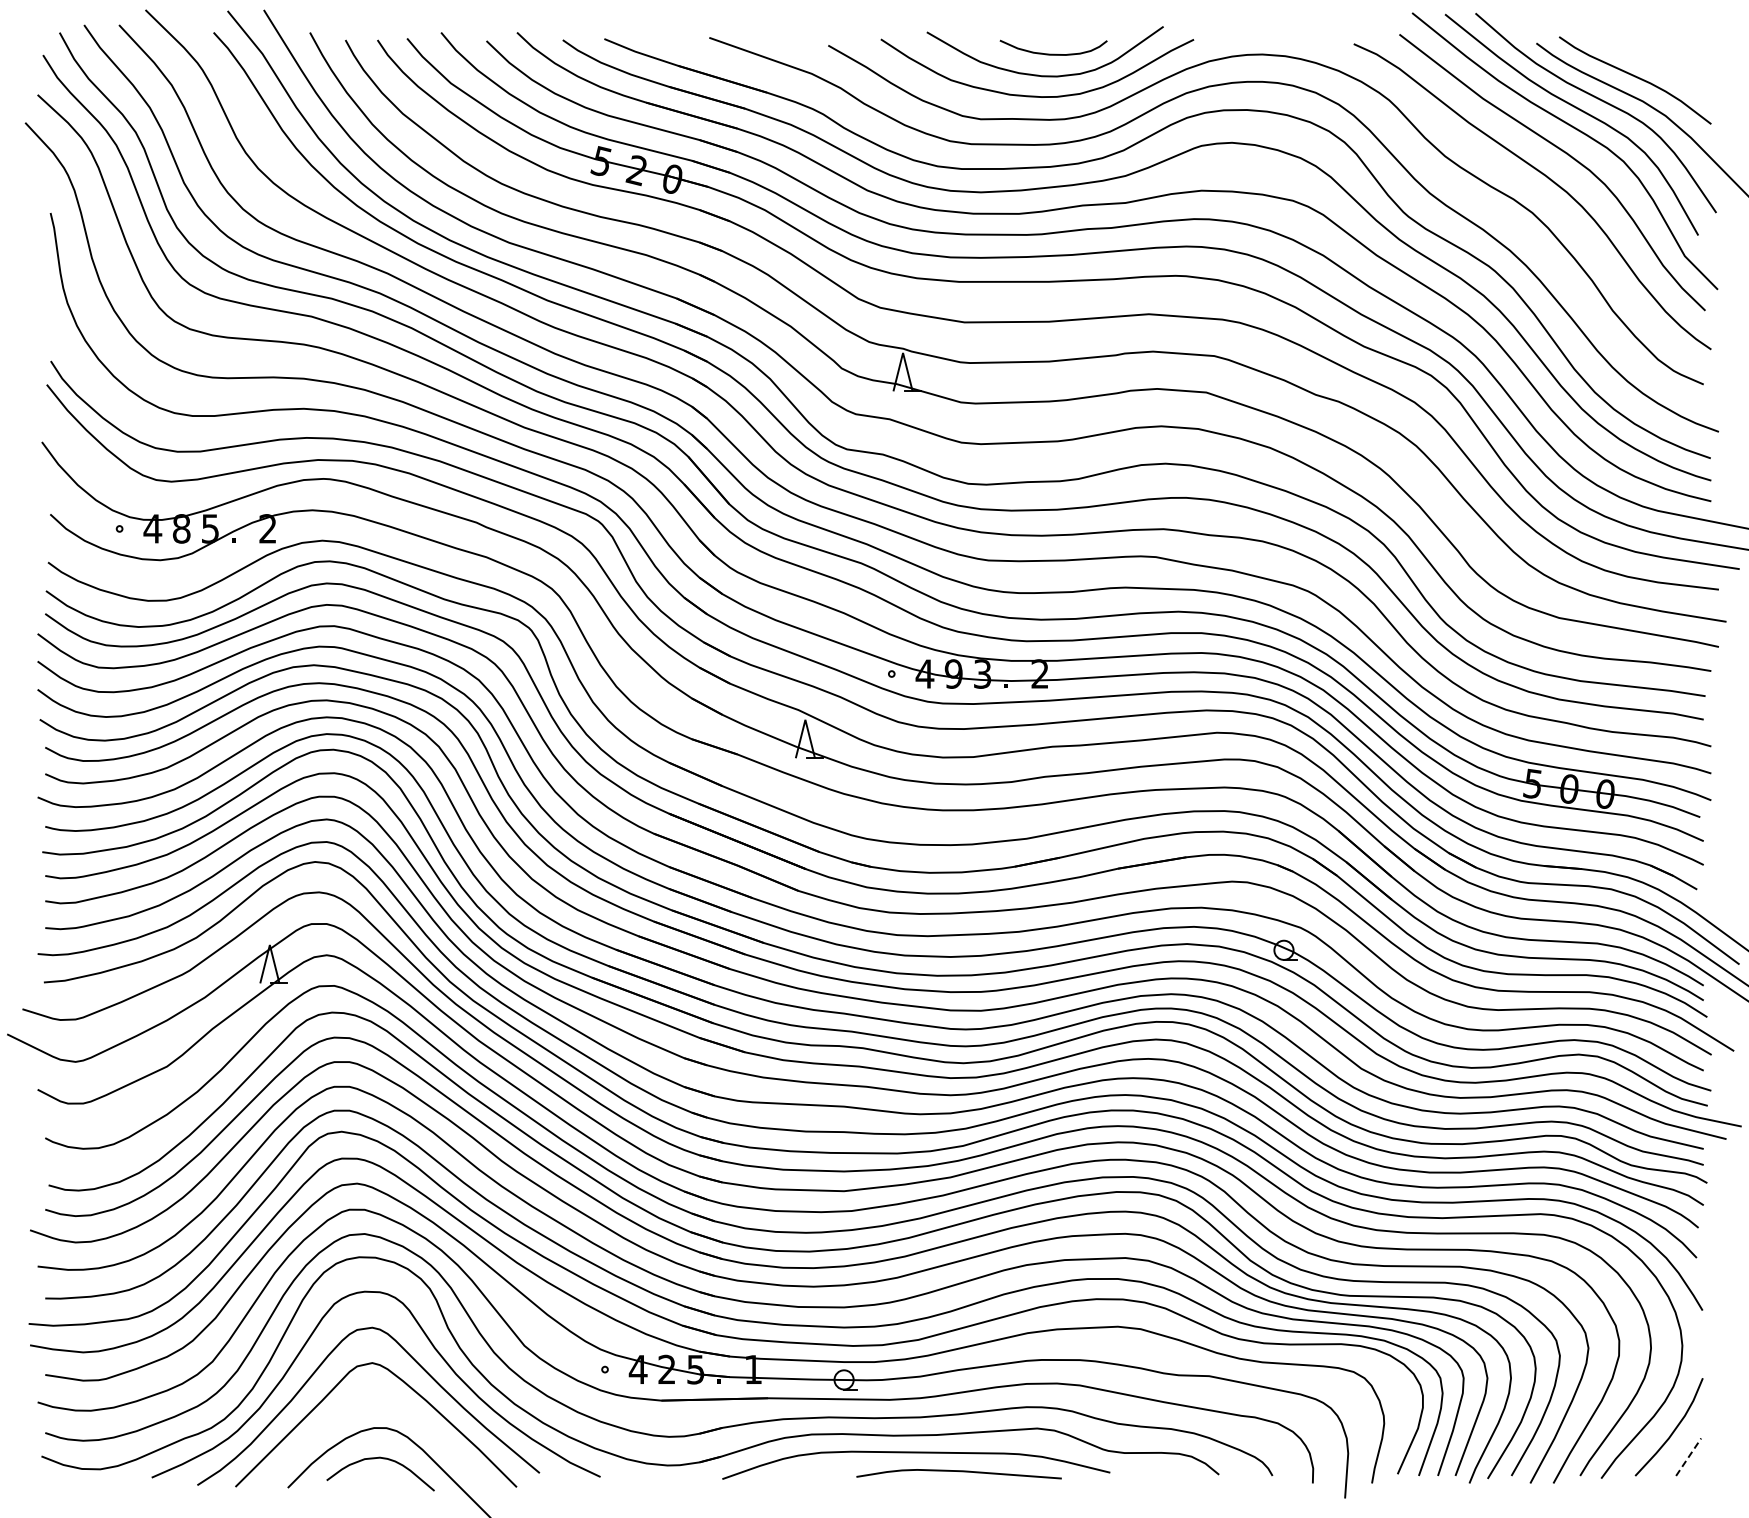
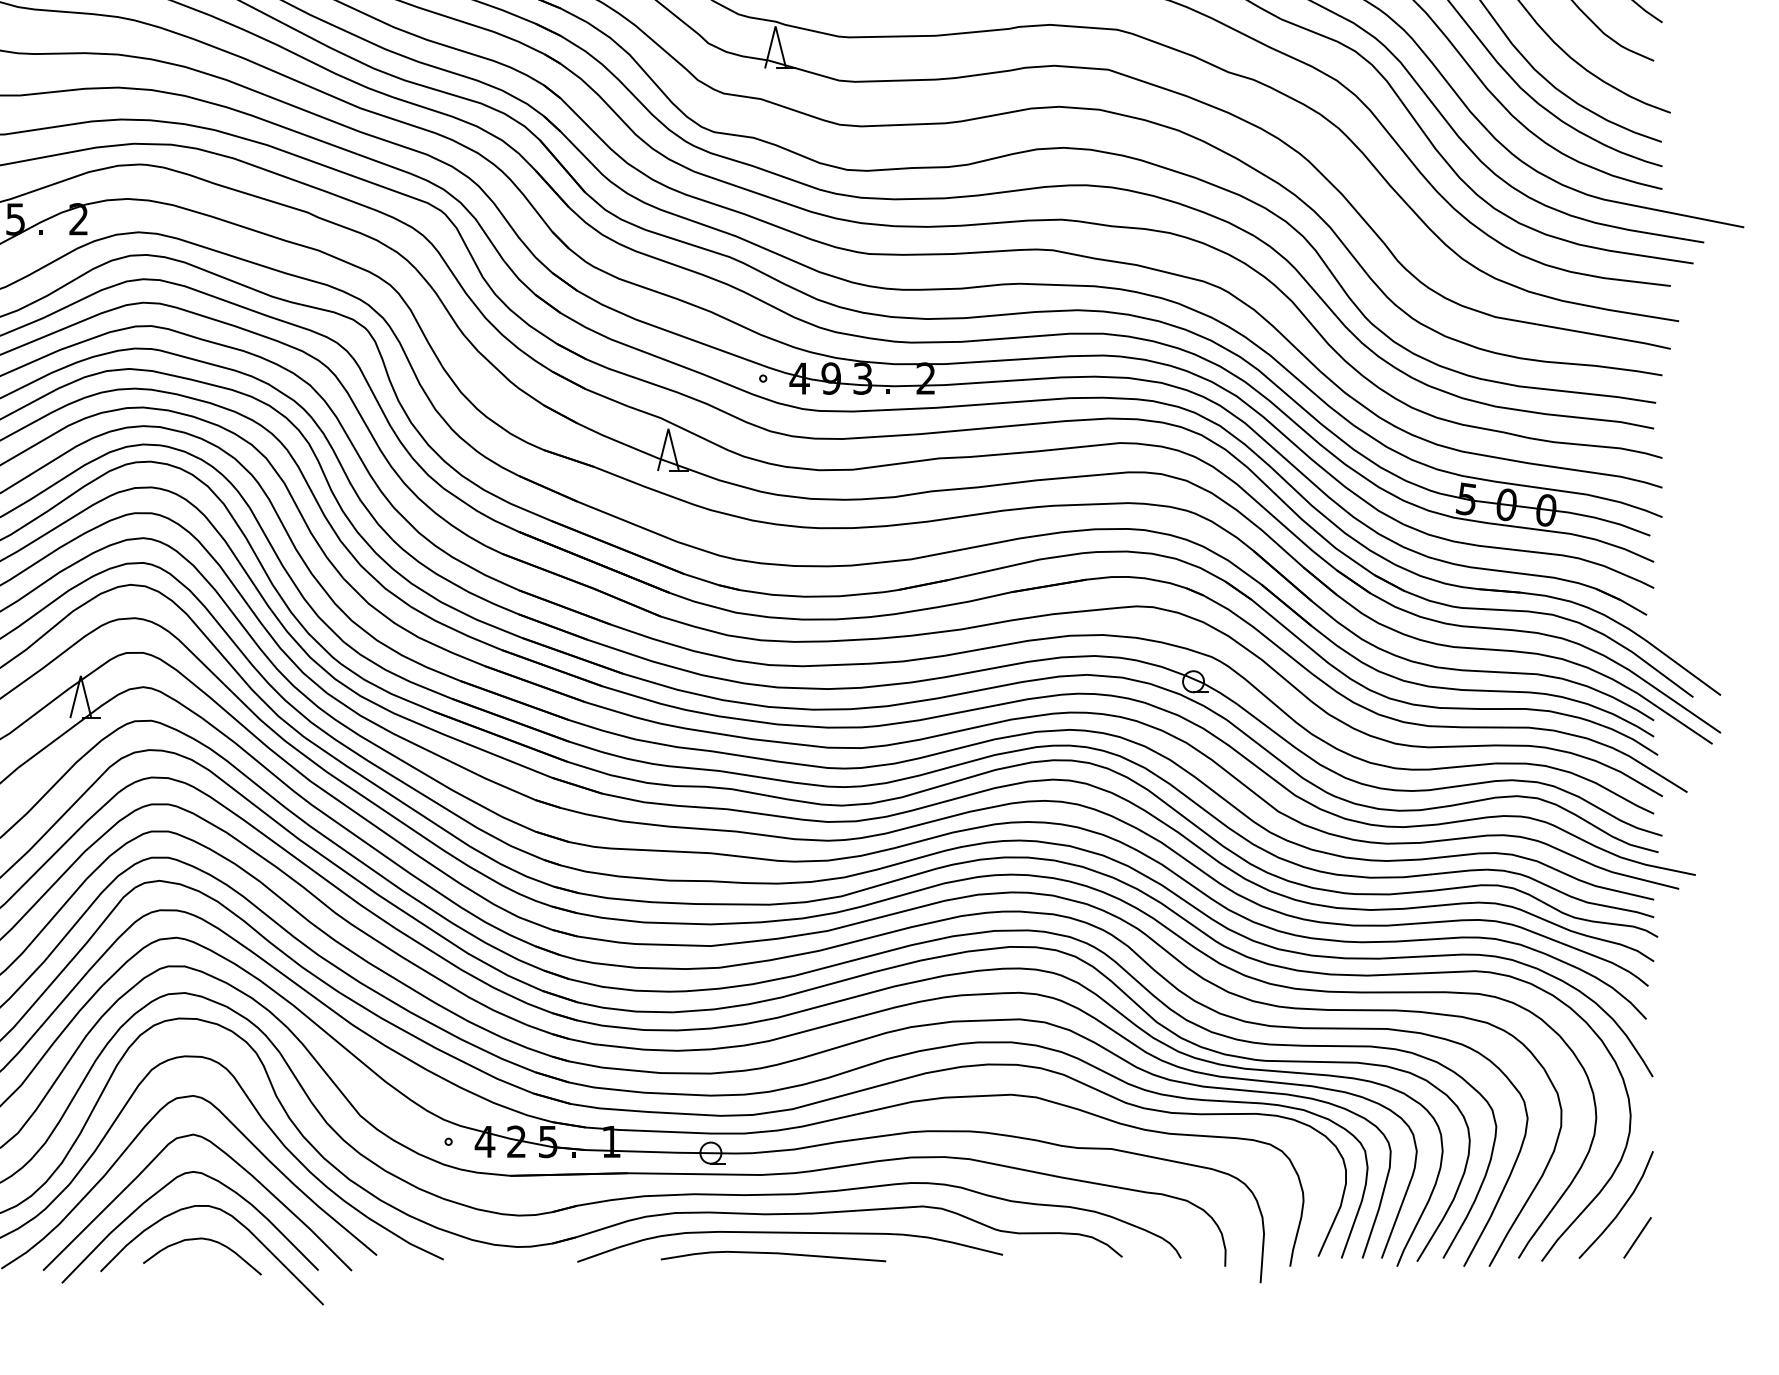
curve: (344, 1413) -> (162, 1189), added
line: (1688, 1457) -> (1637, 1238), dashed -> solid
curve: (959, 1472) -> (773, 1254), moved

